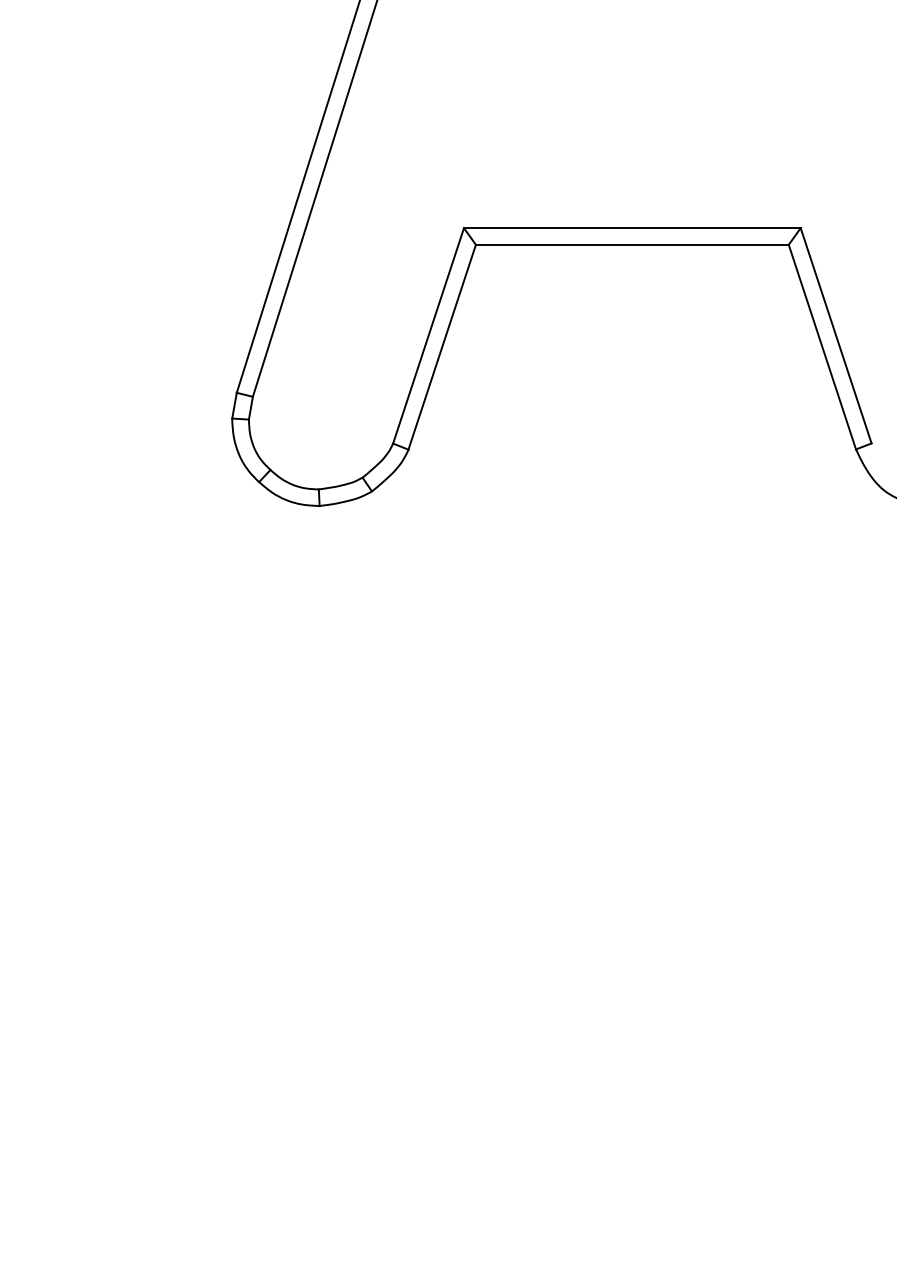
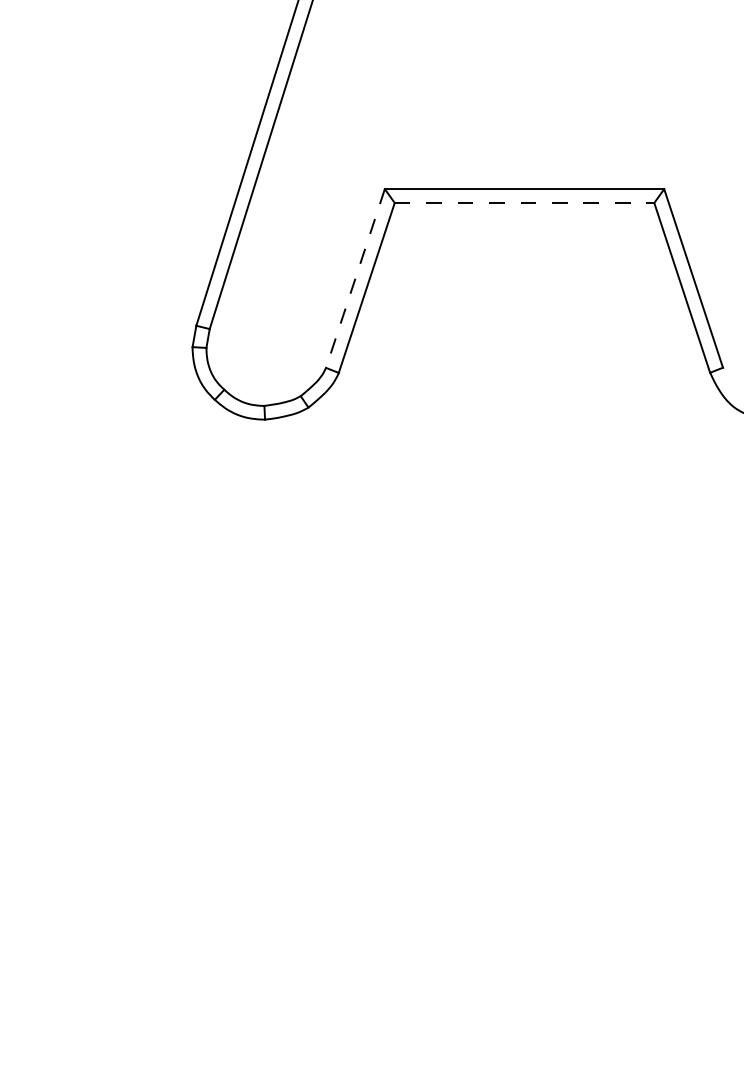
line: (632, 244) -> (524, 202), solid -> dashed
line: (428, 337) -> (355, 279), solid -> dashed

